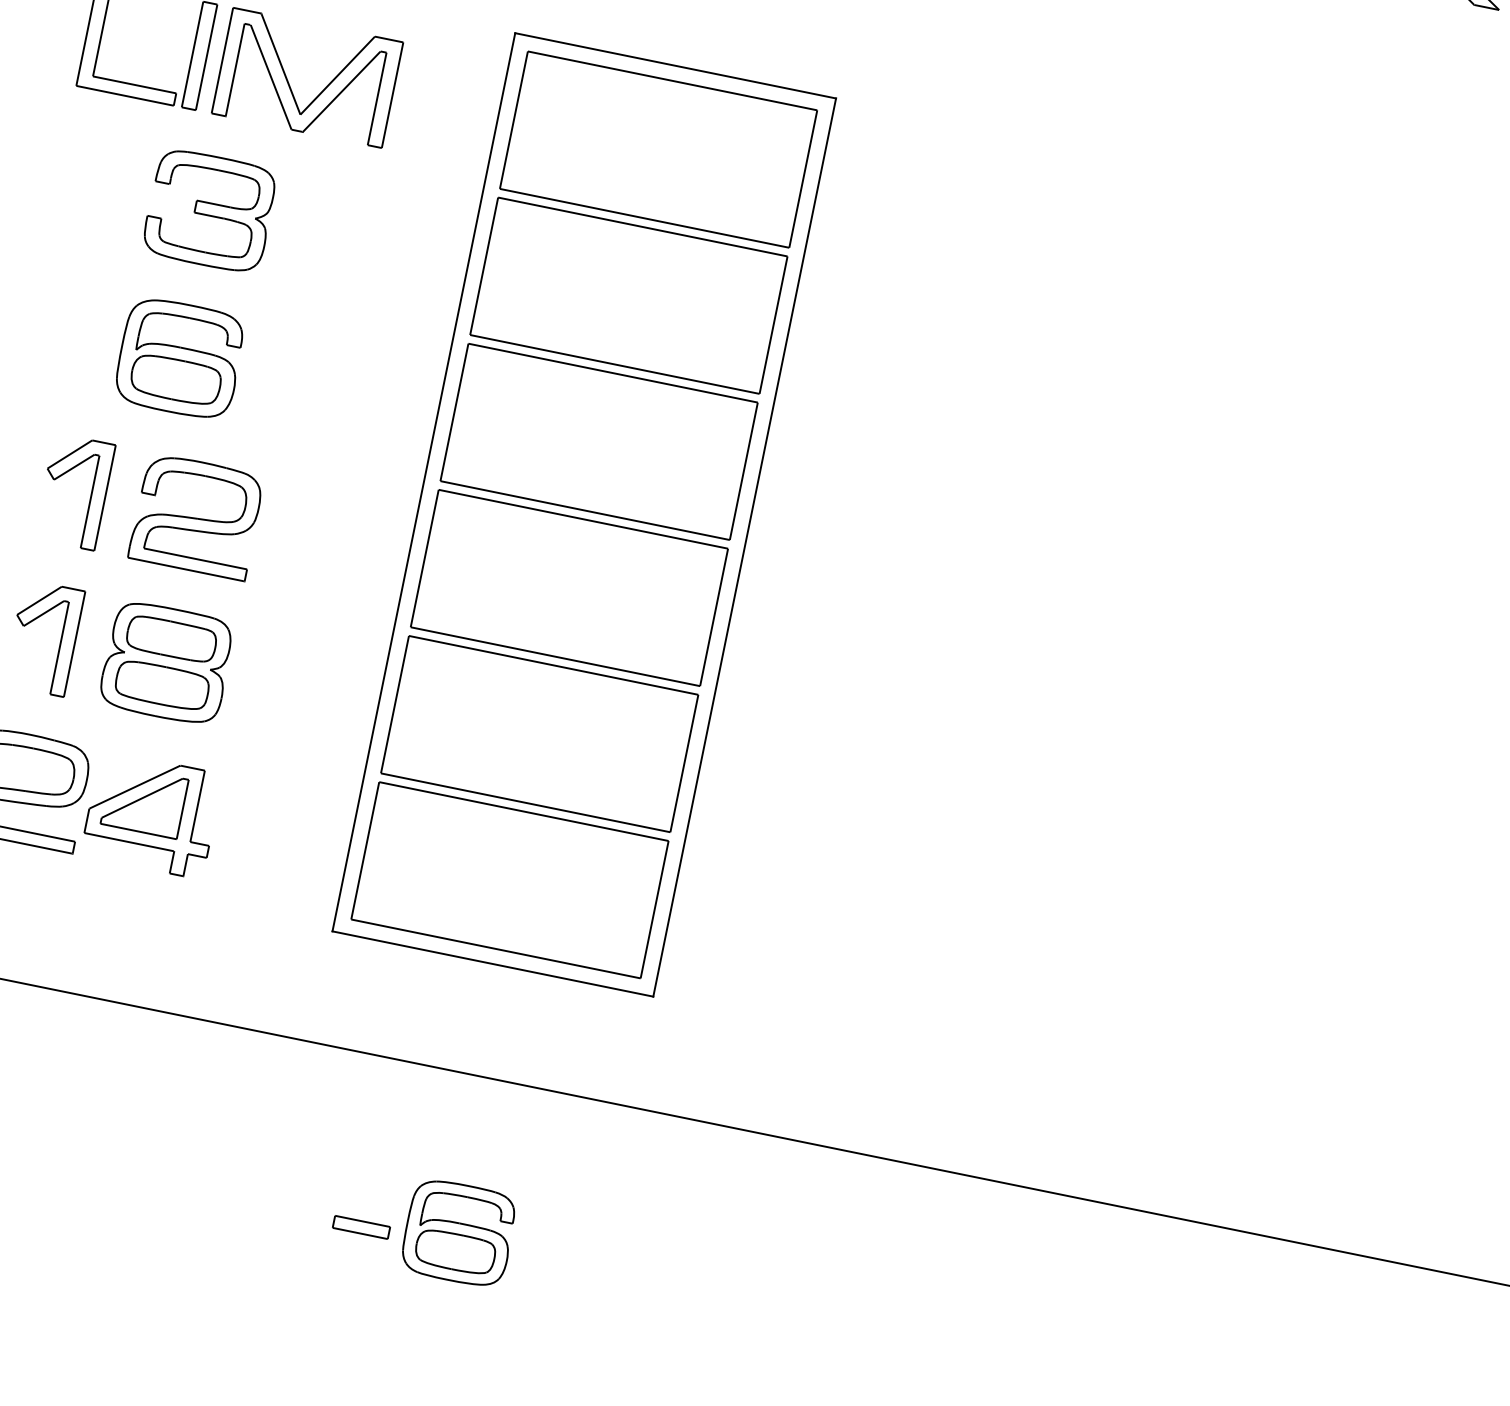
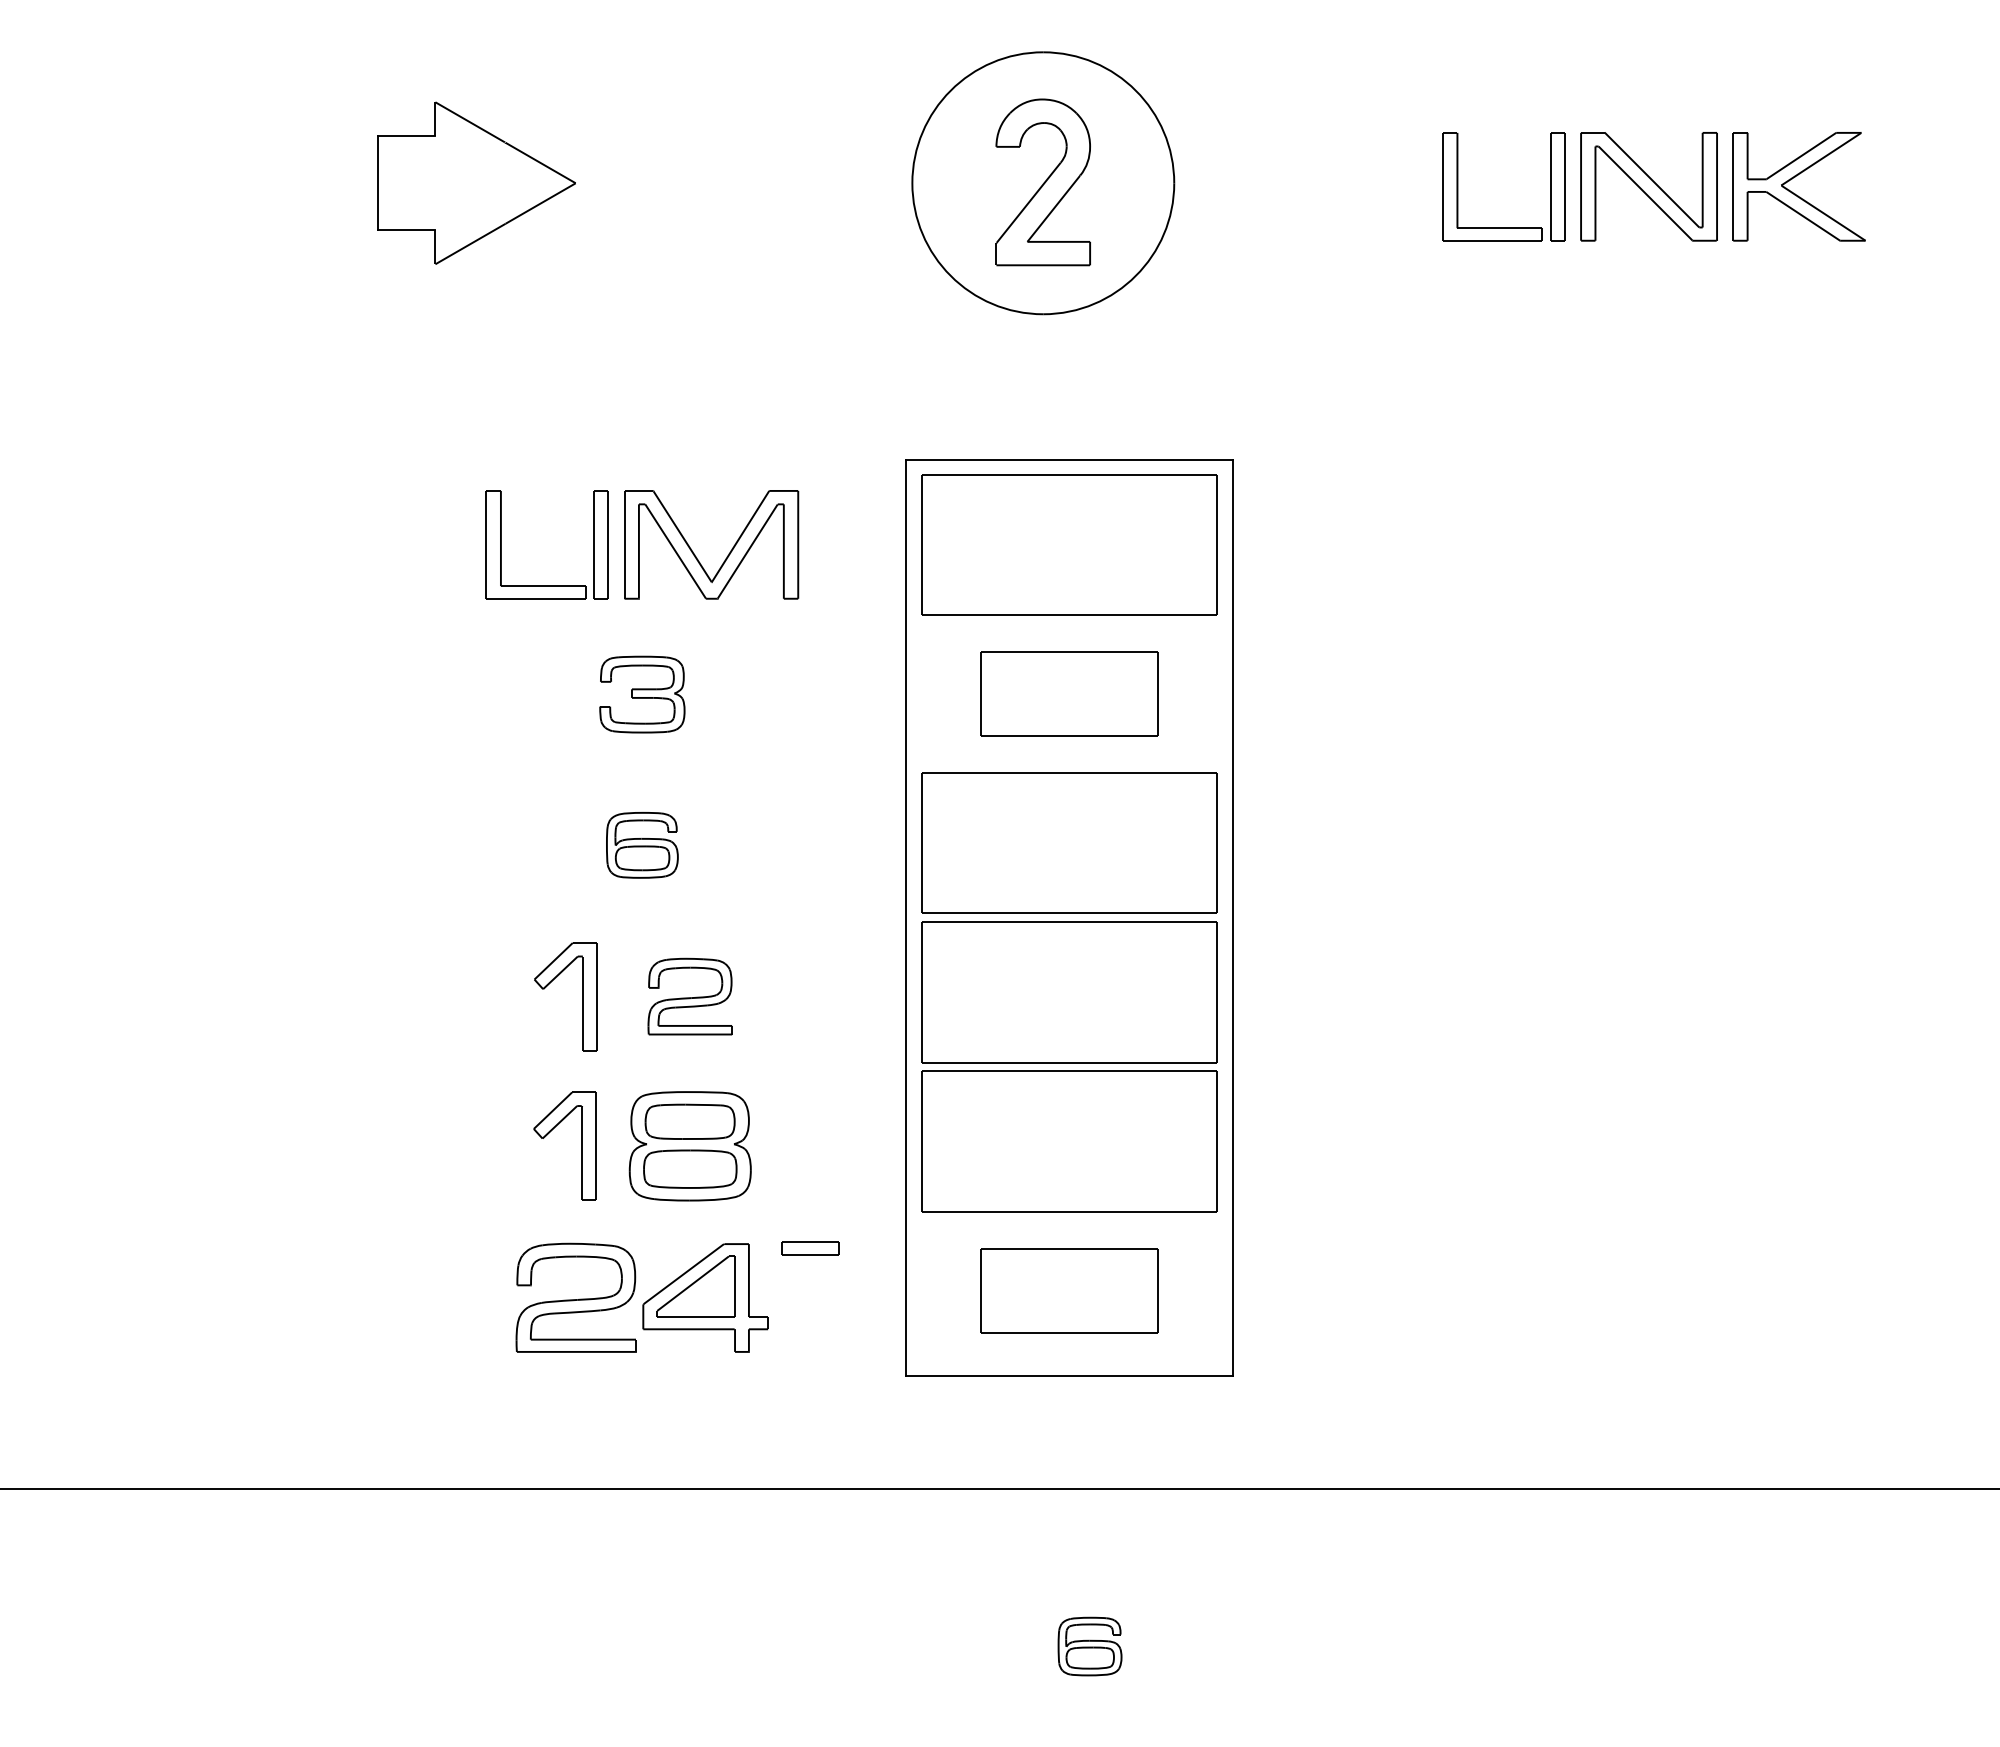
part: (210, 210) -> (642, 694), size x0.7
part: (628, 294) -> (1069, 693), size x0.6
part: (180, 358) -> (642, 845), size x0.6
part: (196, 516) -> (689, 996), size x0.7
part: (509, 879) -> (1069, 1290), size x0.6
part: (361, 1227) -> (810, 1248), moved
part: (458, 1232) -> (1089, 1646), size x0.6

